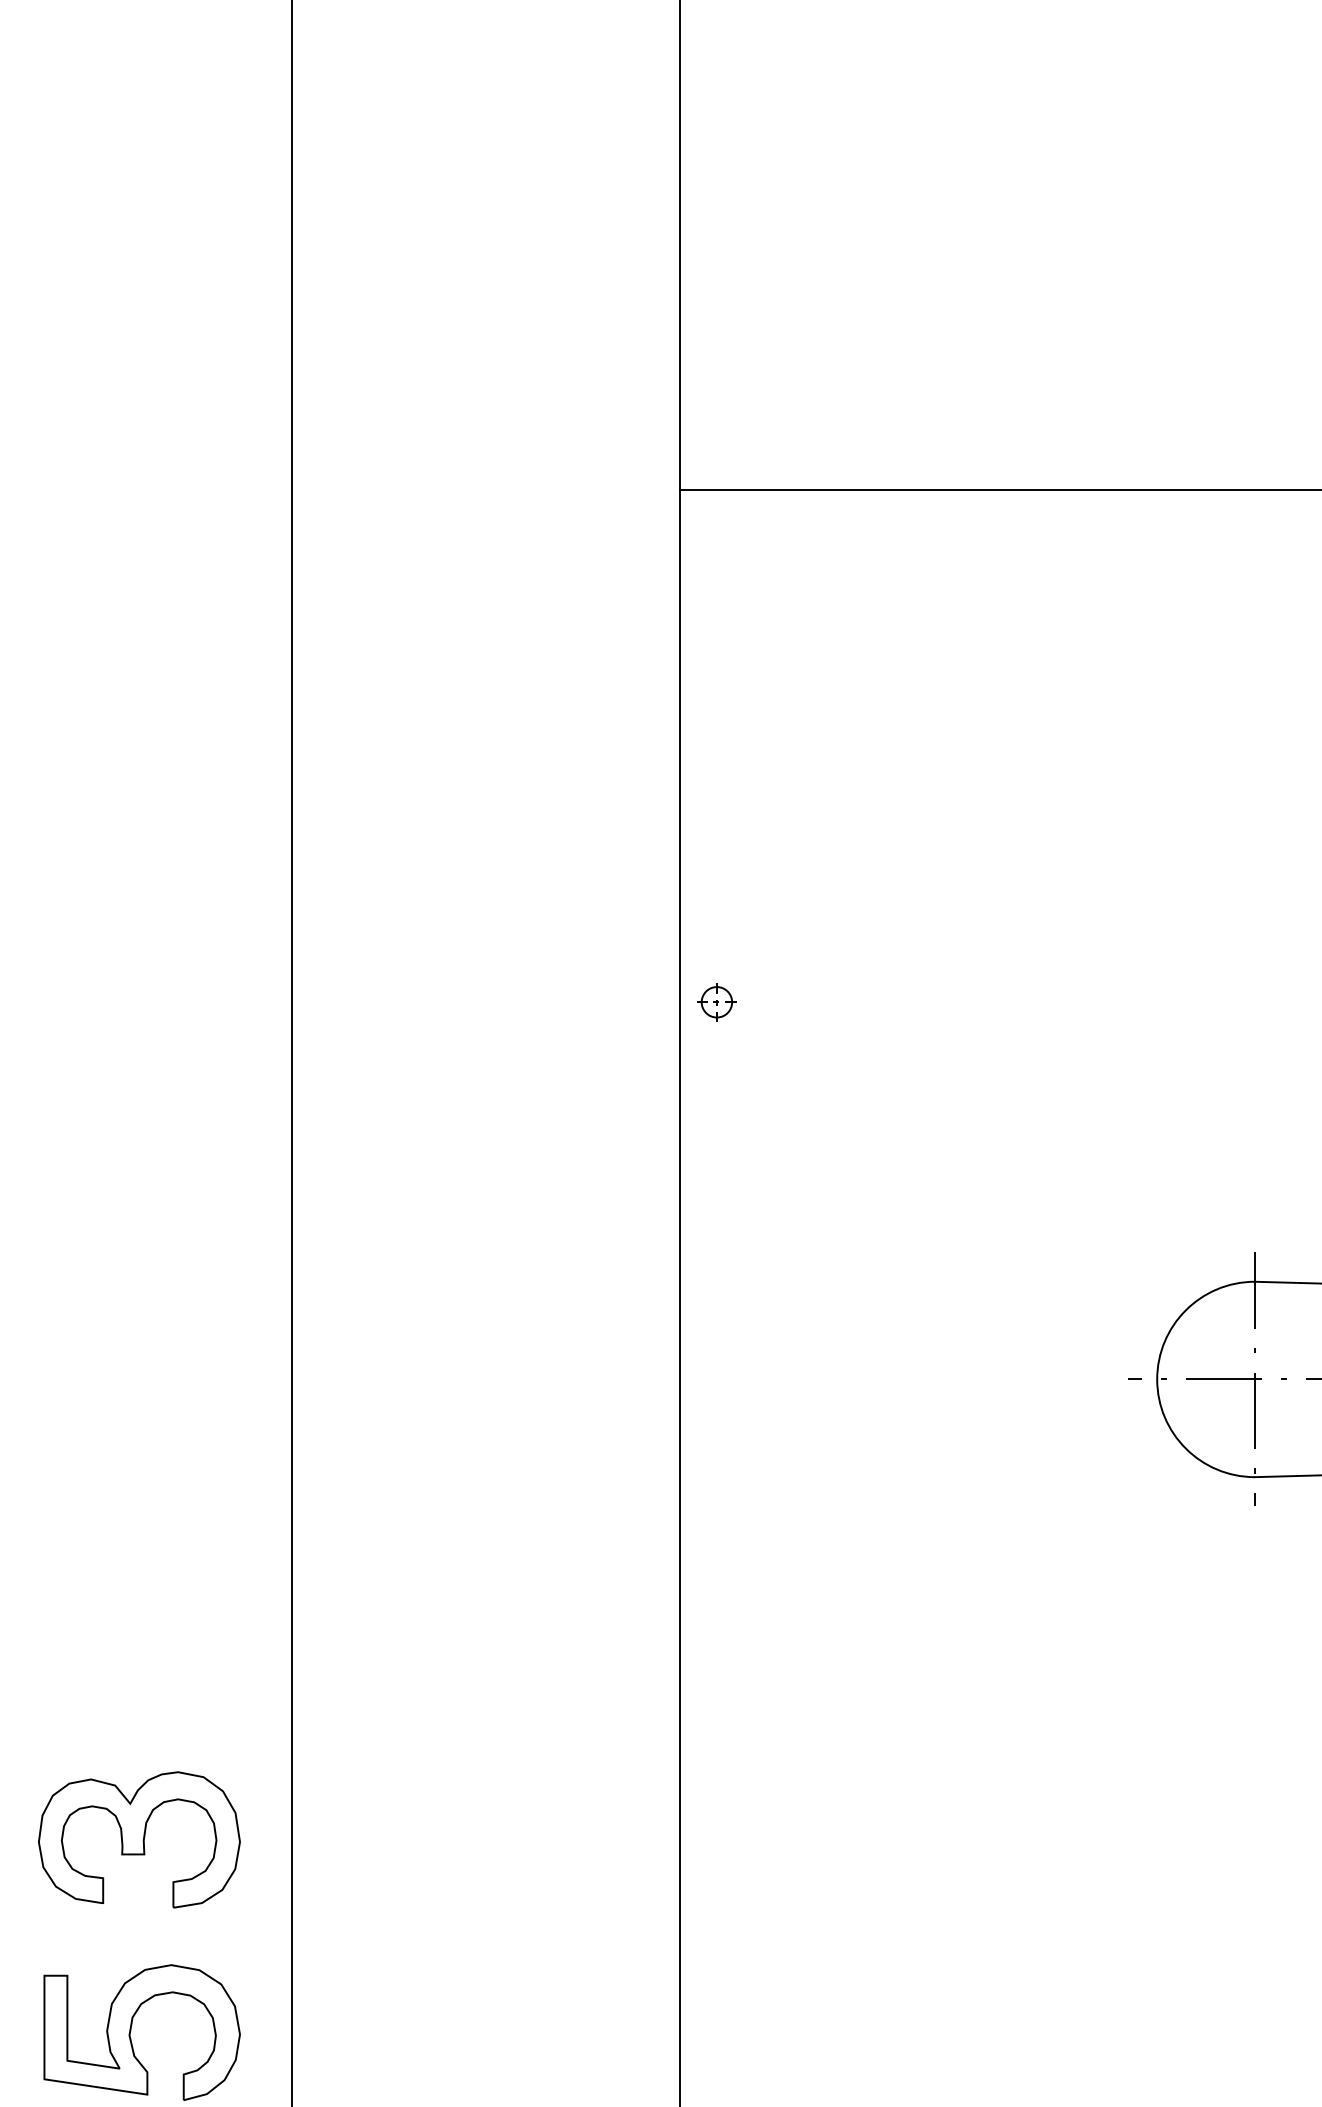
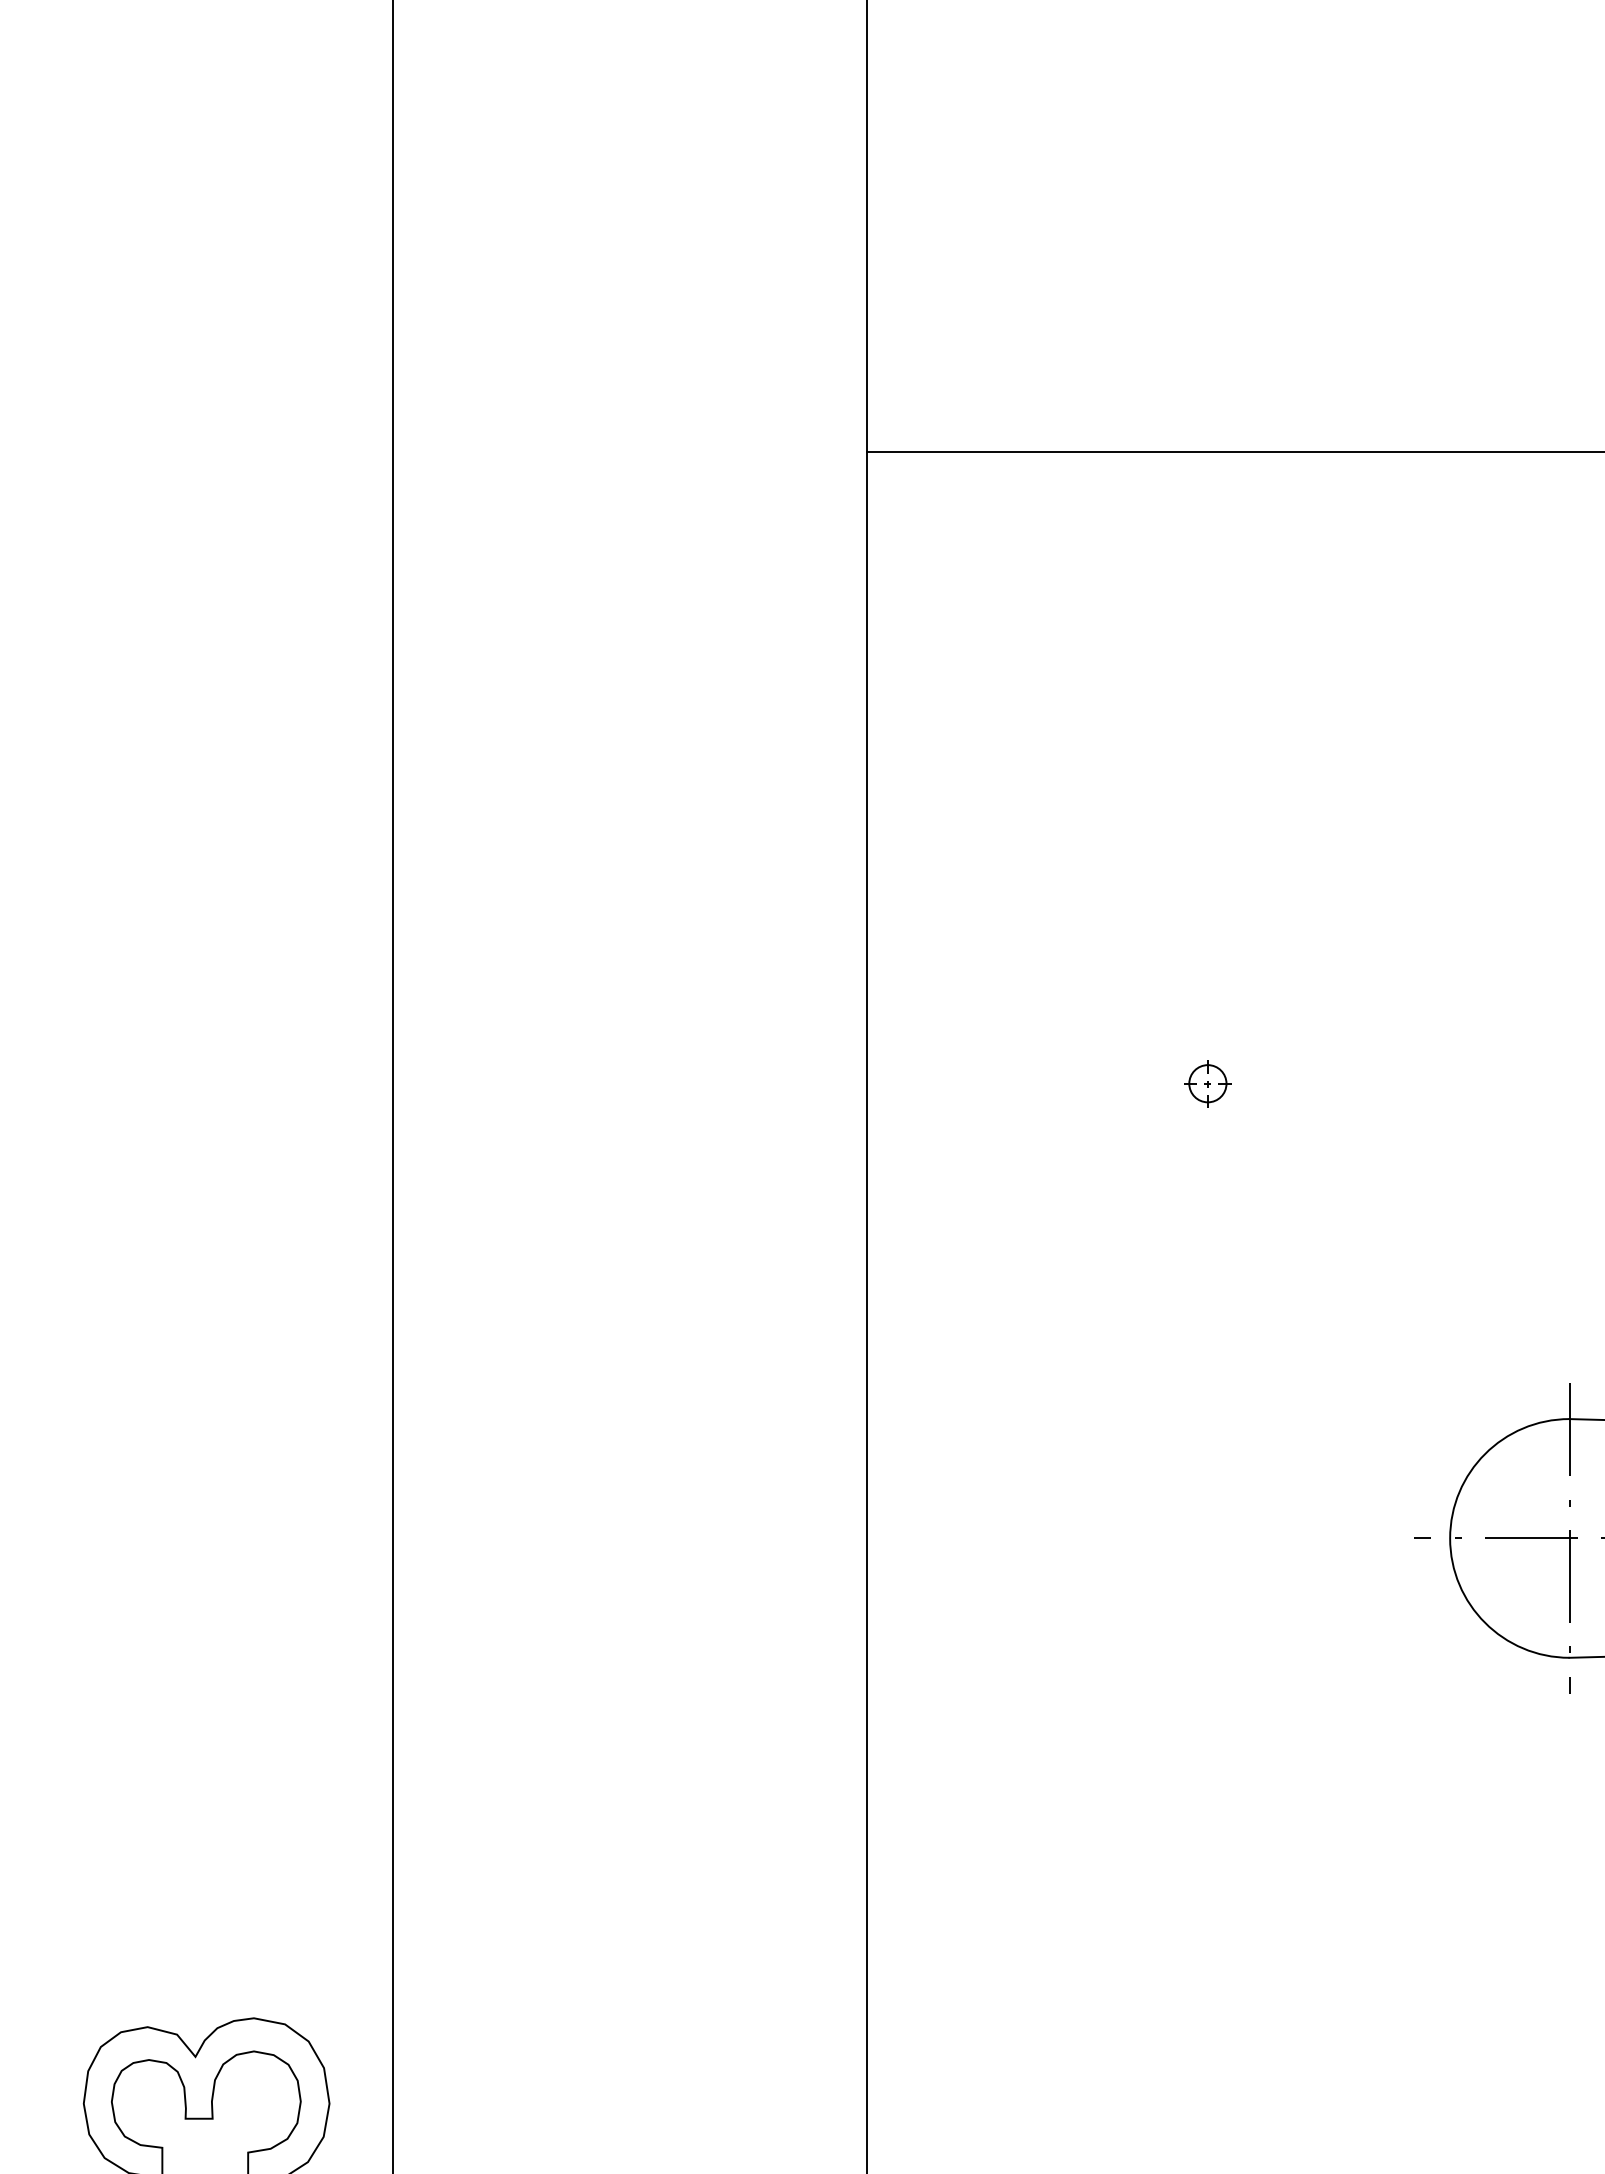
part: (716, 1002) -> (1207, 1083), moved

